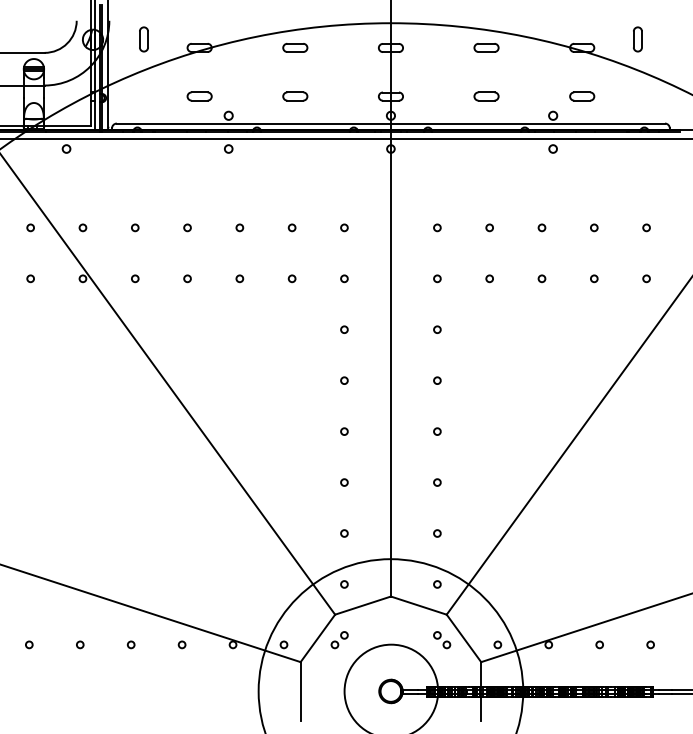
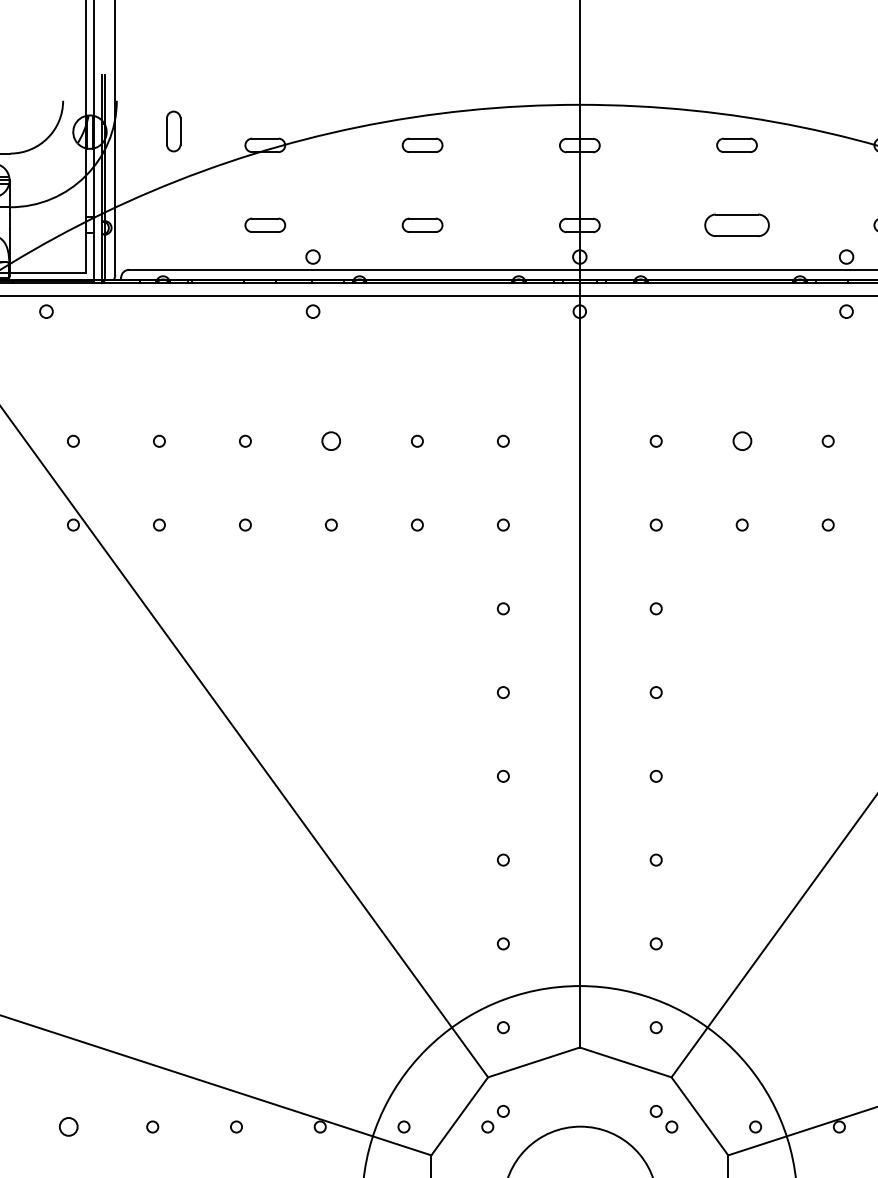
part: (486, 96) -> (736, 225), size x1.6
circle: (239, 227) -> (330, 440), size x1.6
circle: (489, 227) -> (741, 440), size x1.6
circle: (80, 644) -> (69, 1126), size x1.6

